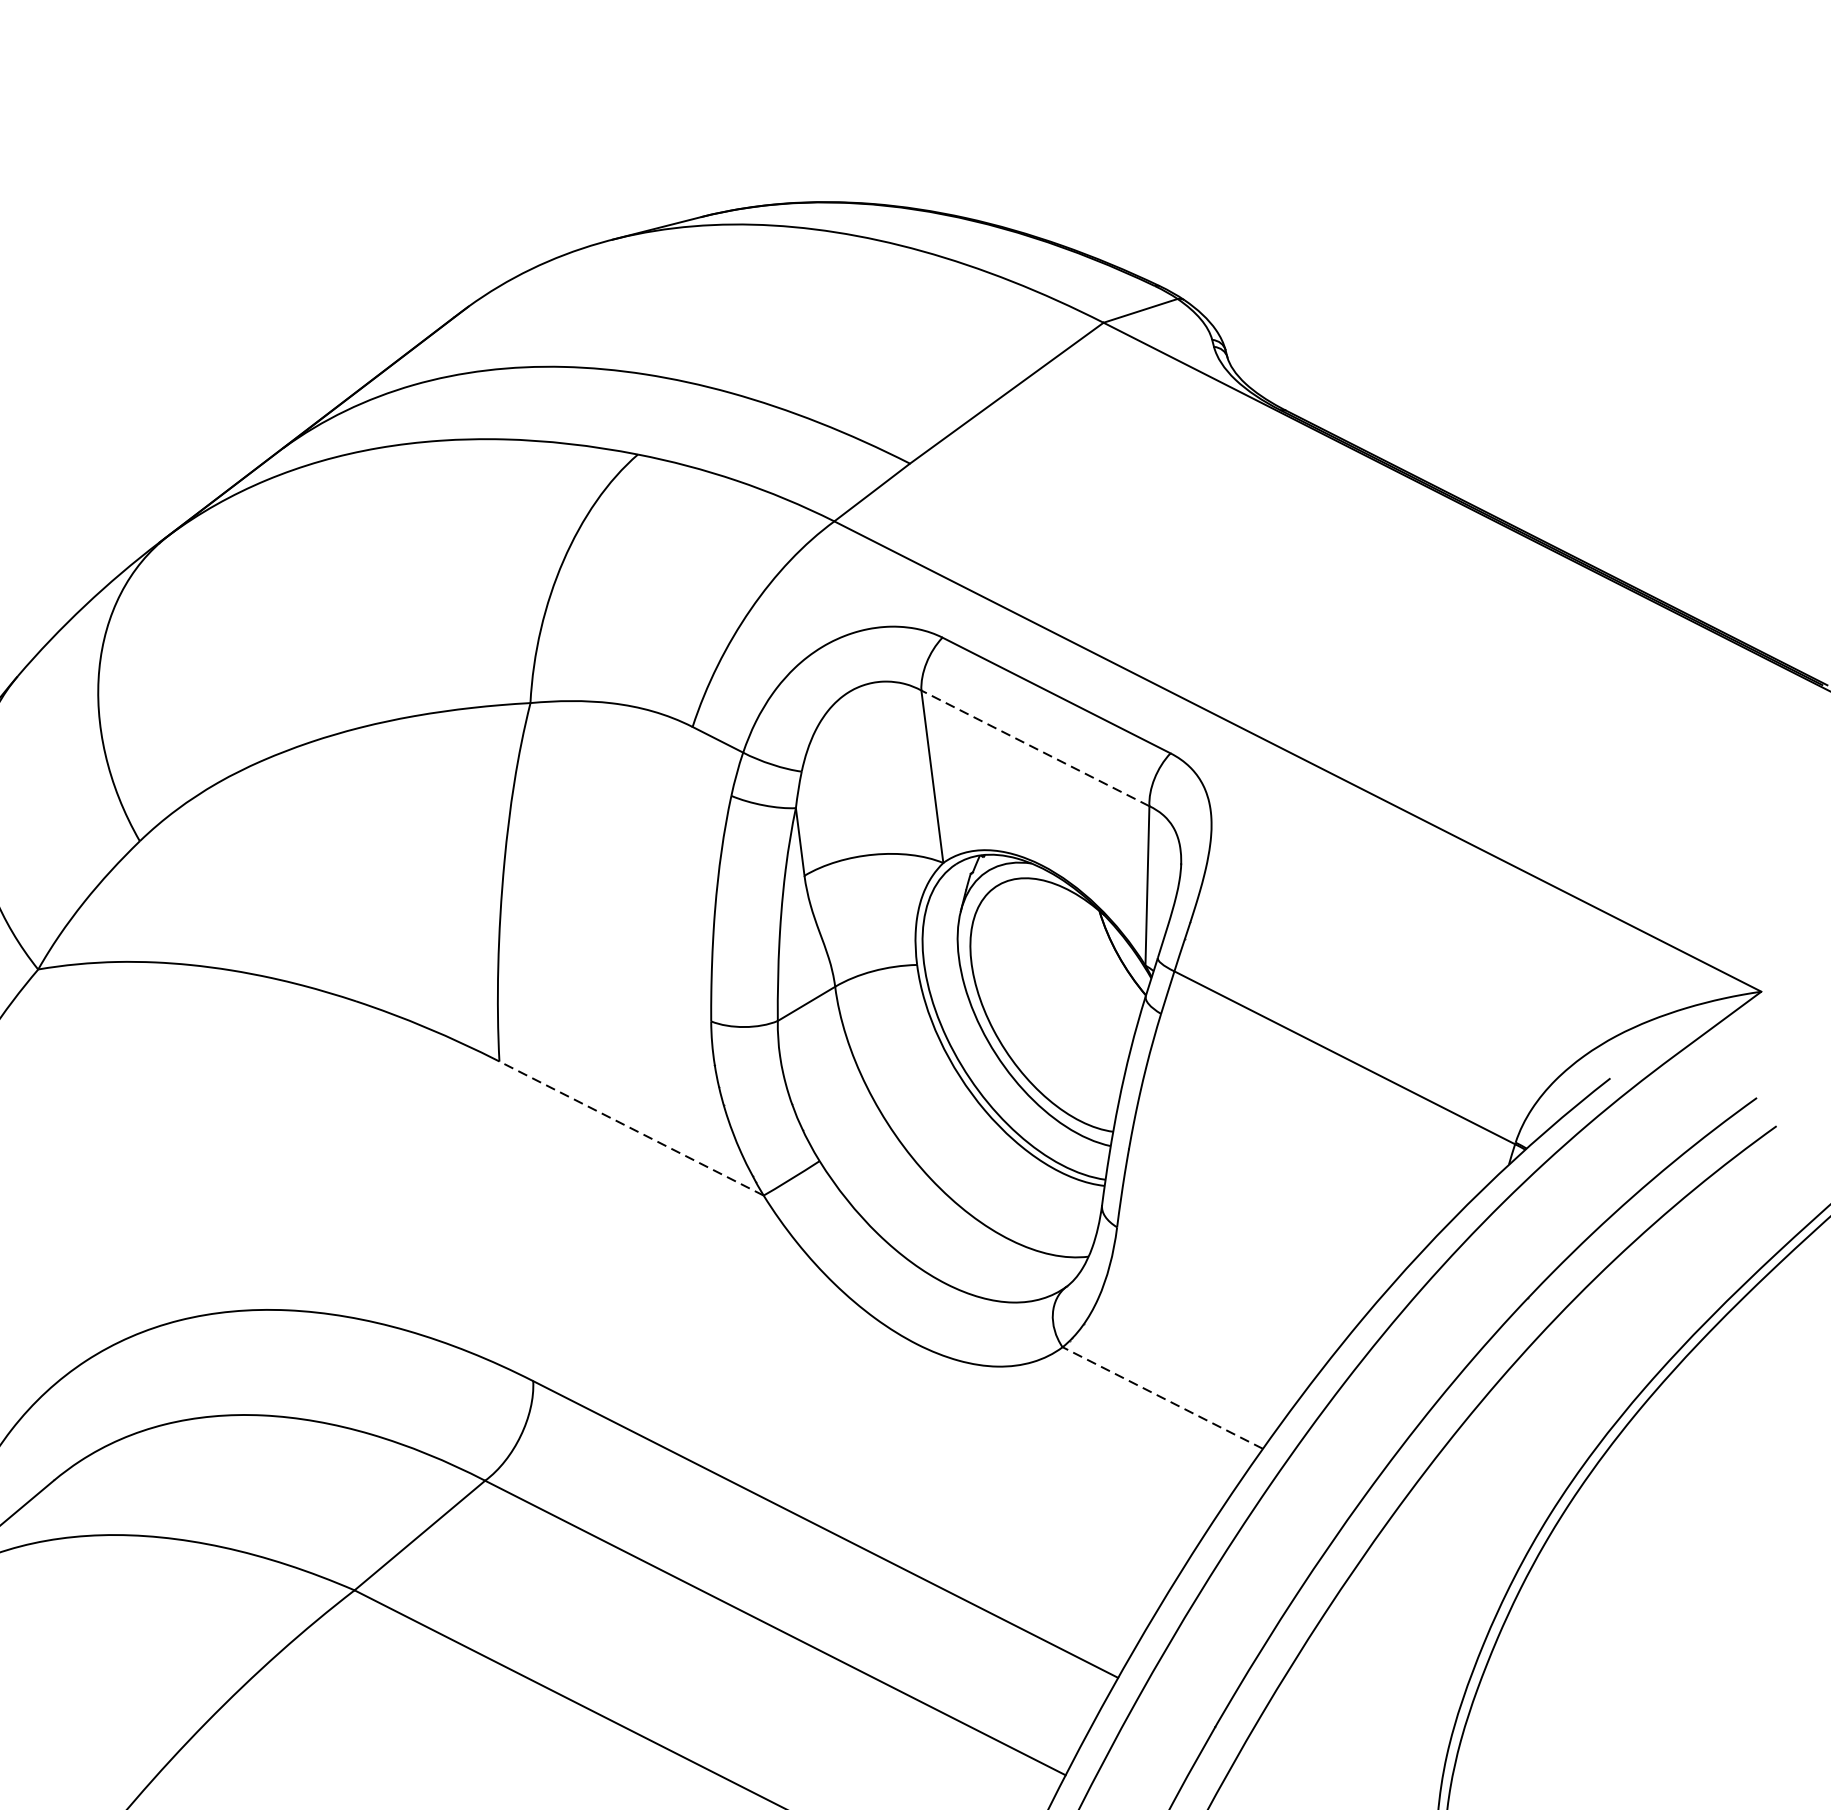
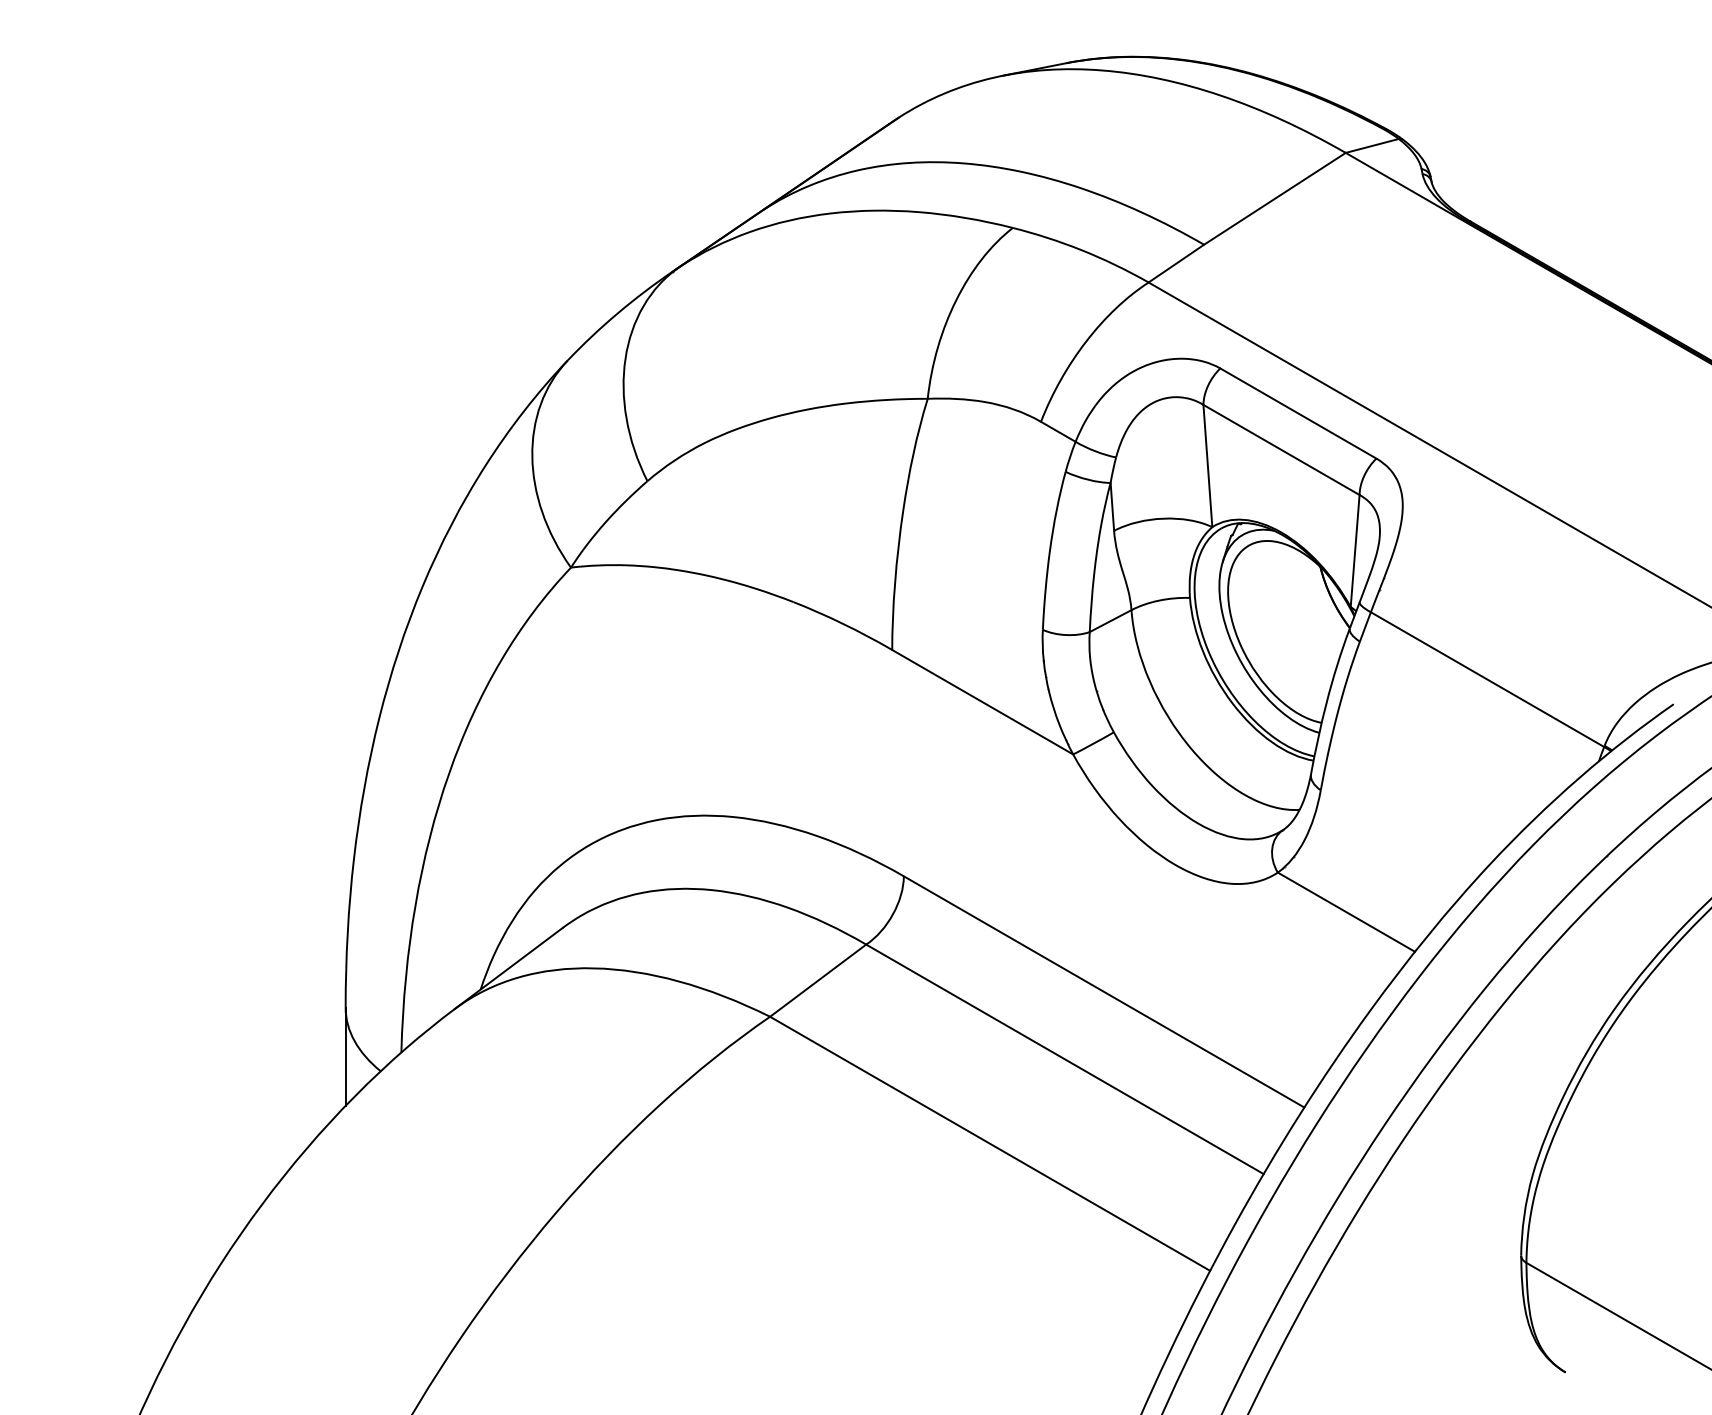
line: (1035, 747) -> (1281, 449), dashed -> solid
line: (631, 1127) -> (982, 701), dashed -> solid
line: (1162, 1397) -> (1346, 911), dashed -> solid

